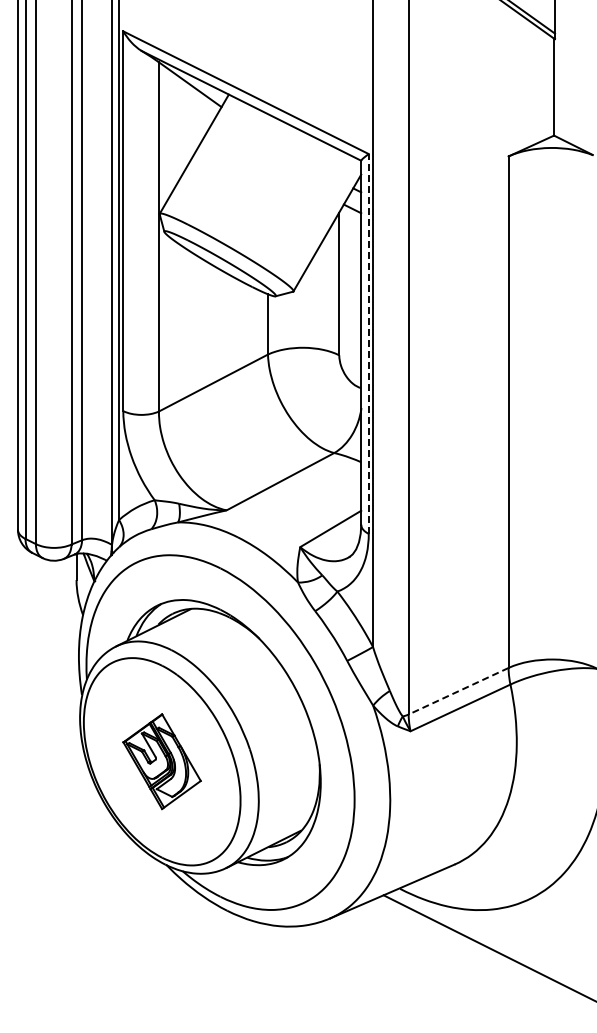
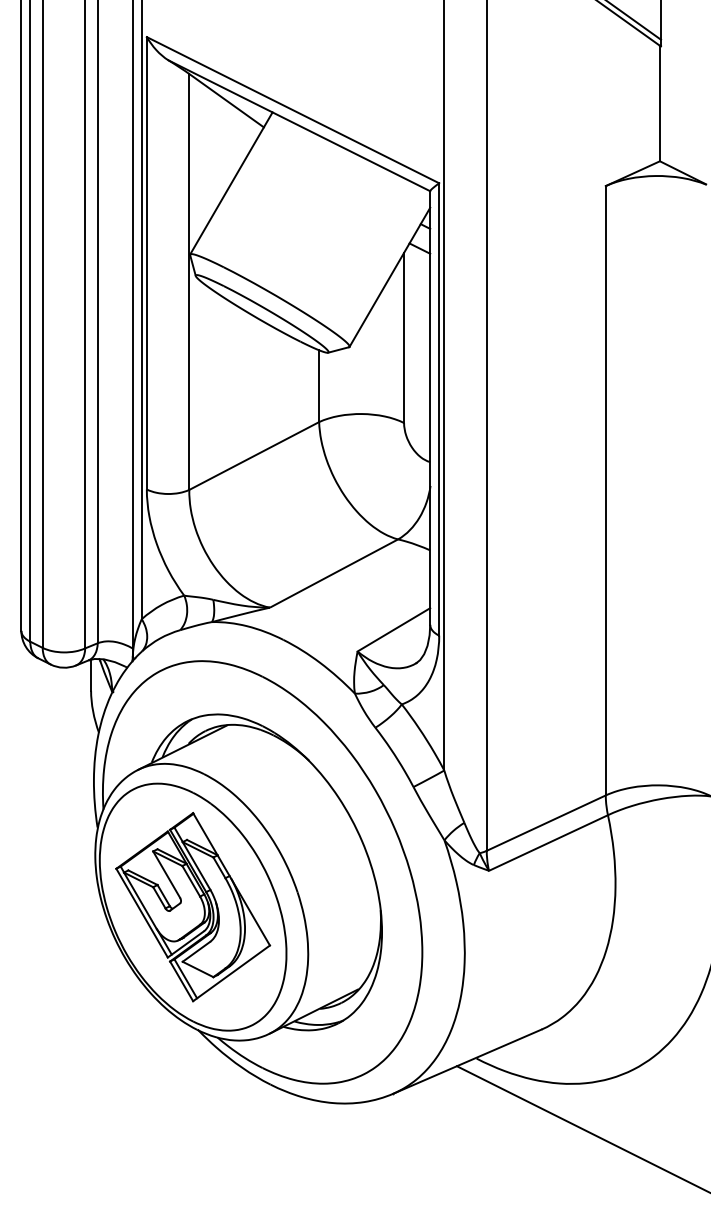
line: (368, 343) -> (438, 408), dashed -> solid
line: (458, 691) -> (546, 823), dashed -> solid
part: (161, 761) -> (192, 906), size x1.67

